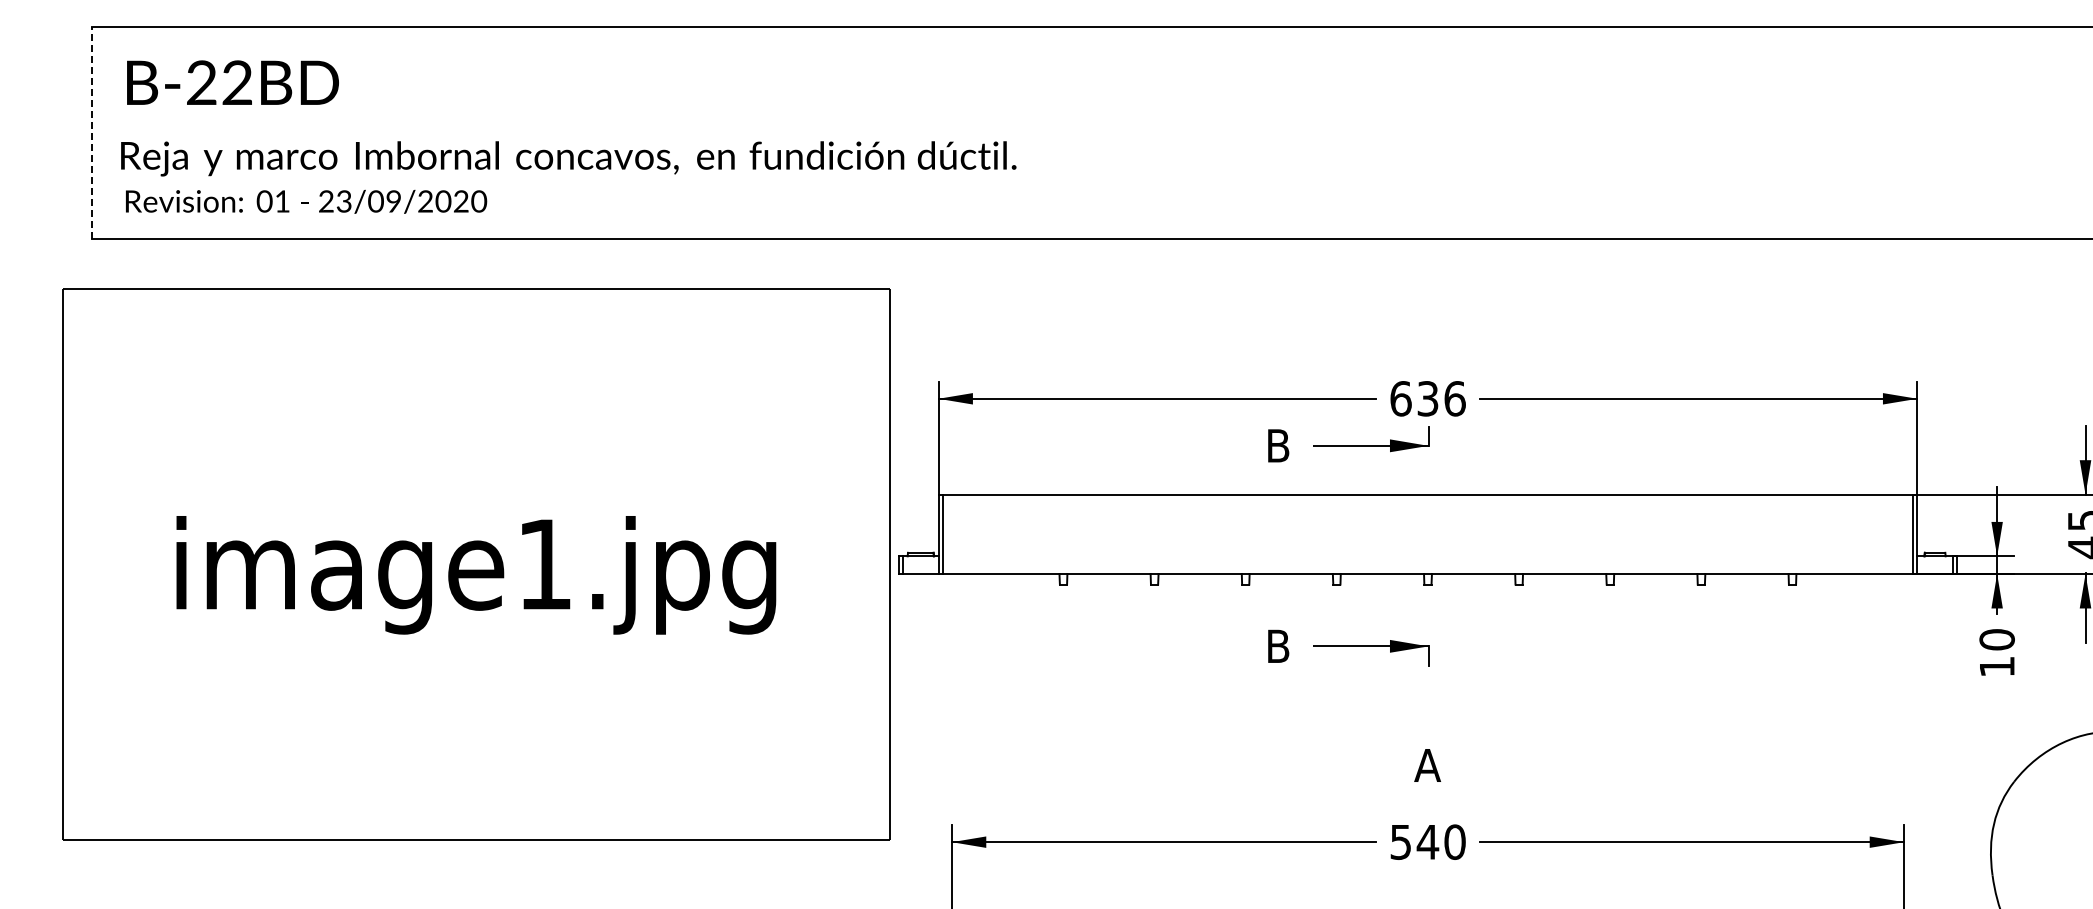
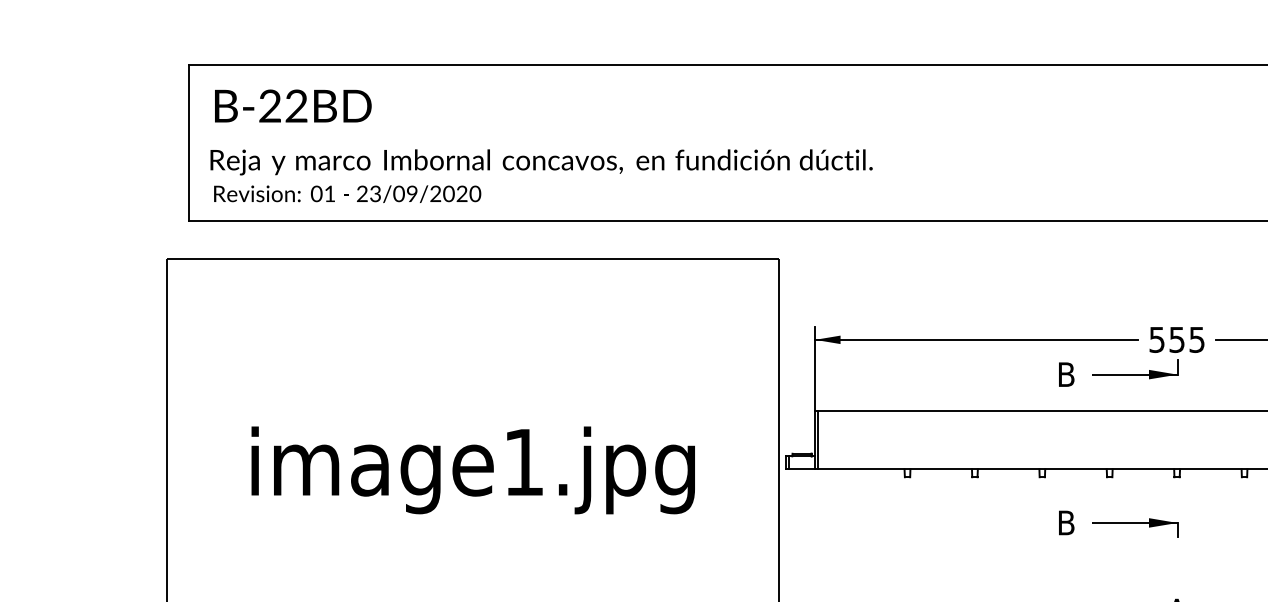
line: (92, 133) -> (189, 143), dashed -> solid
text: (1427, 398) -> (1176, 339), 636 -> 555

